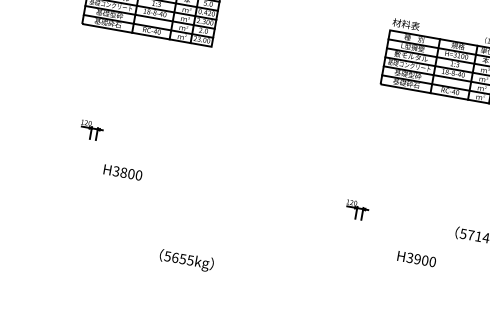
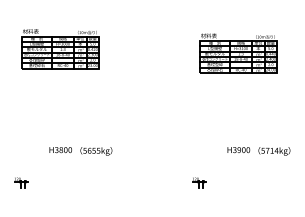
part: (91, 129) -> (21, 182), moved
part: (357, 209) -> (199, 182), moved
text: (416, 259) -> (238, 150), moved
text: (186, 260) -> (96, 151), moved

